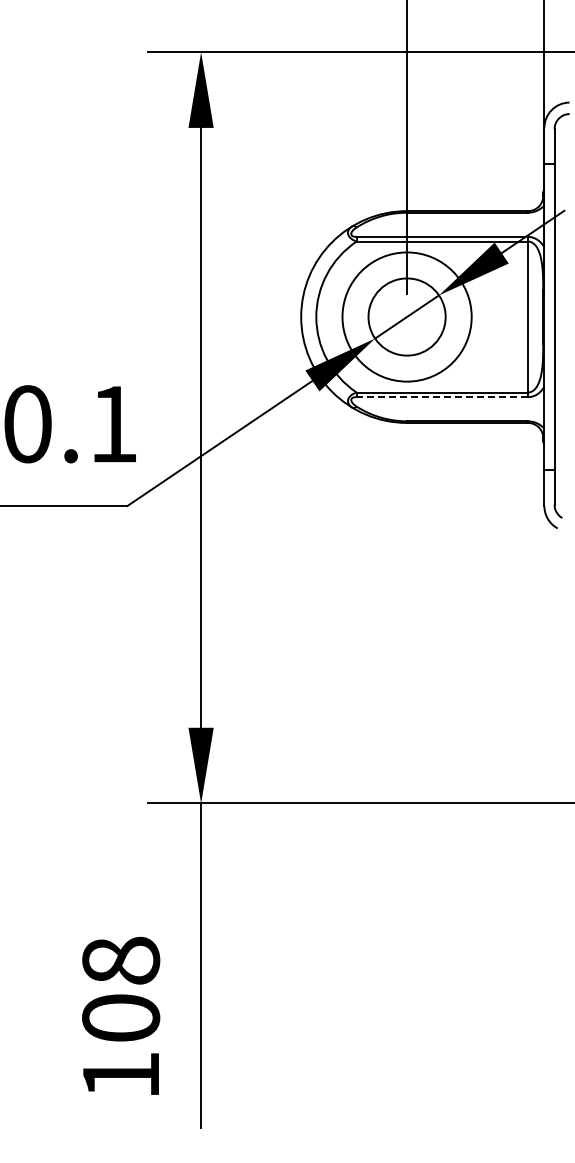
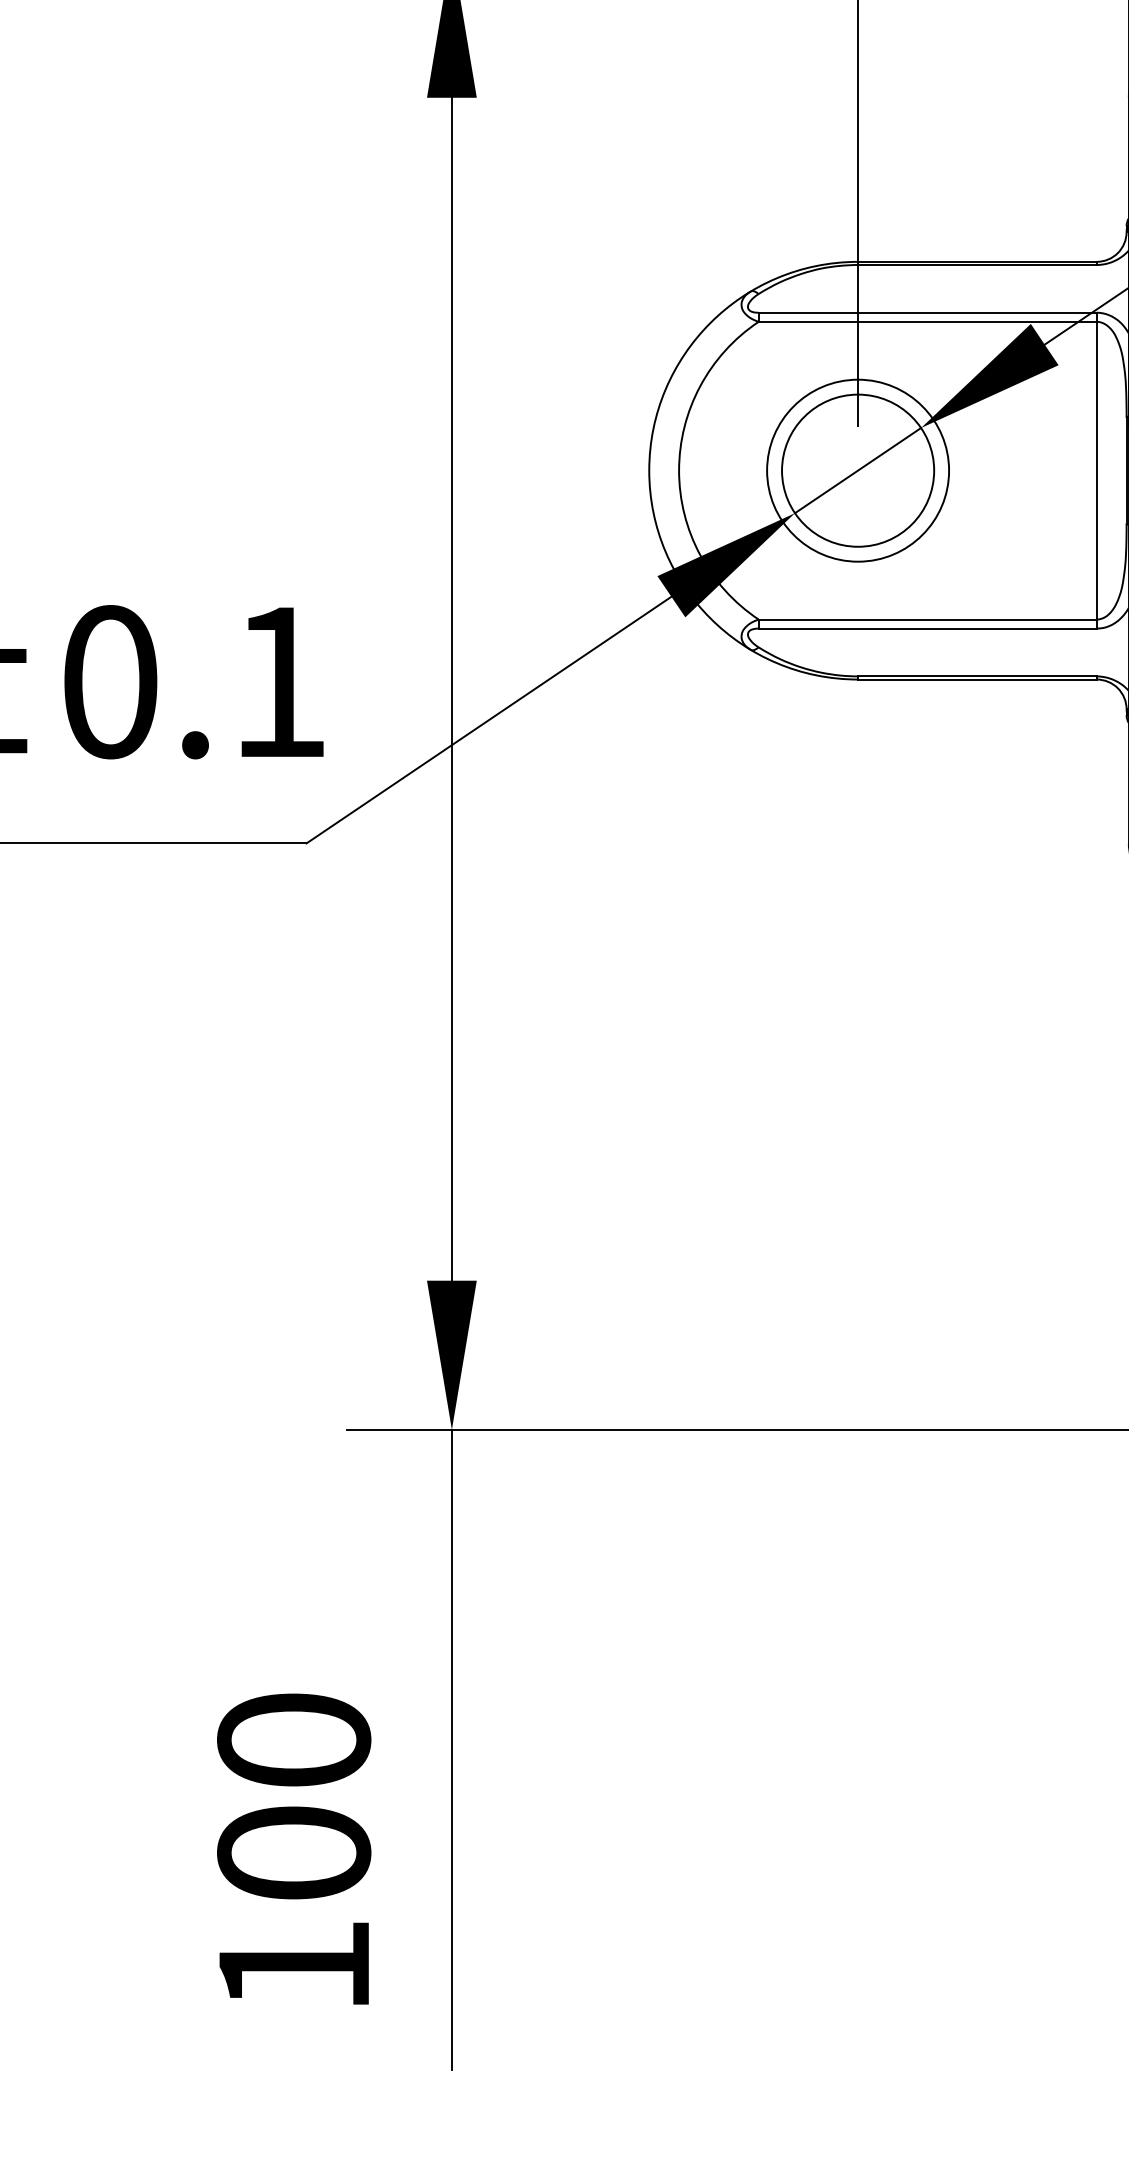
circle: (406, 316) -> (856, 469), size x0.71
line: (442, 397) -> (927, 629), dashed -> solid
text: (121, 960) -> (294, 1739), 108 -> 100

